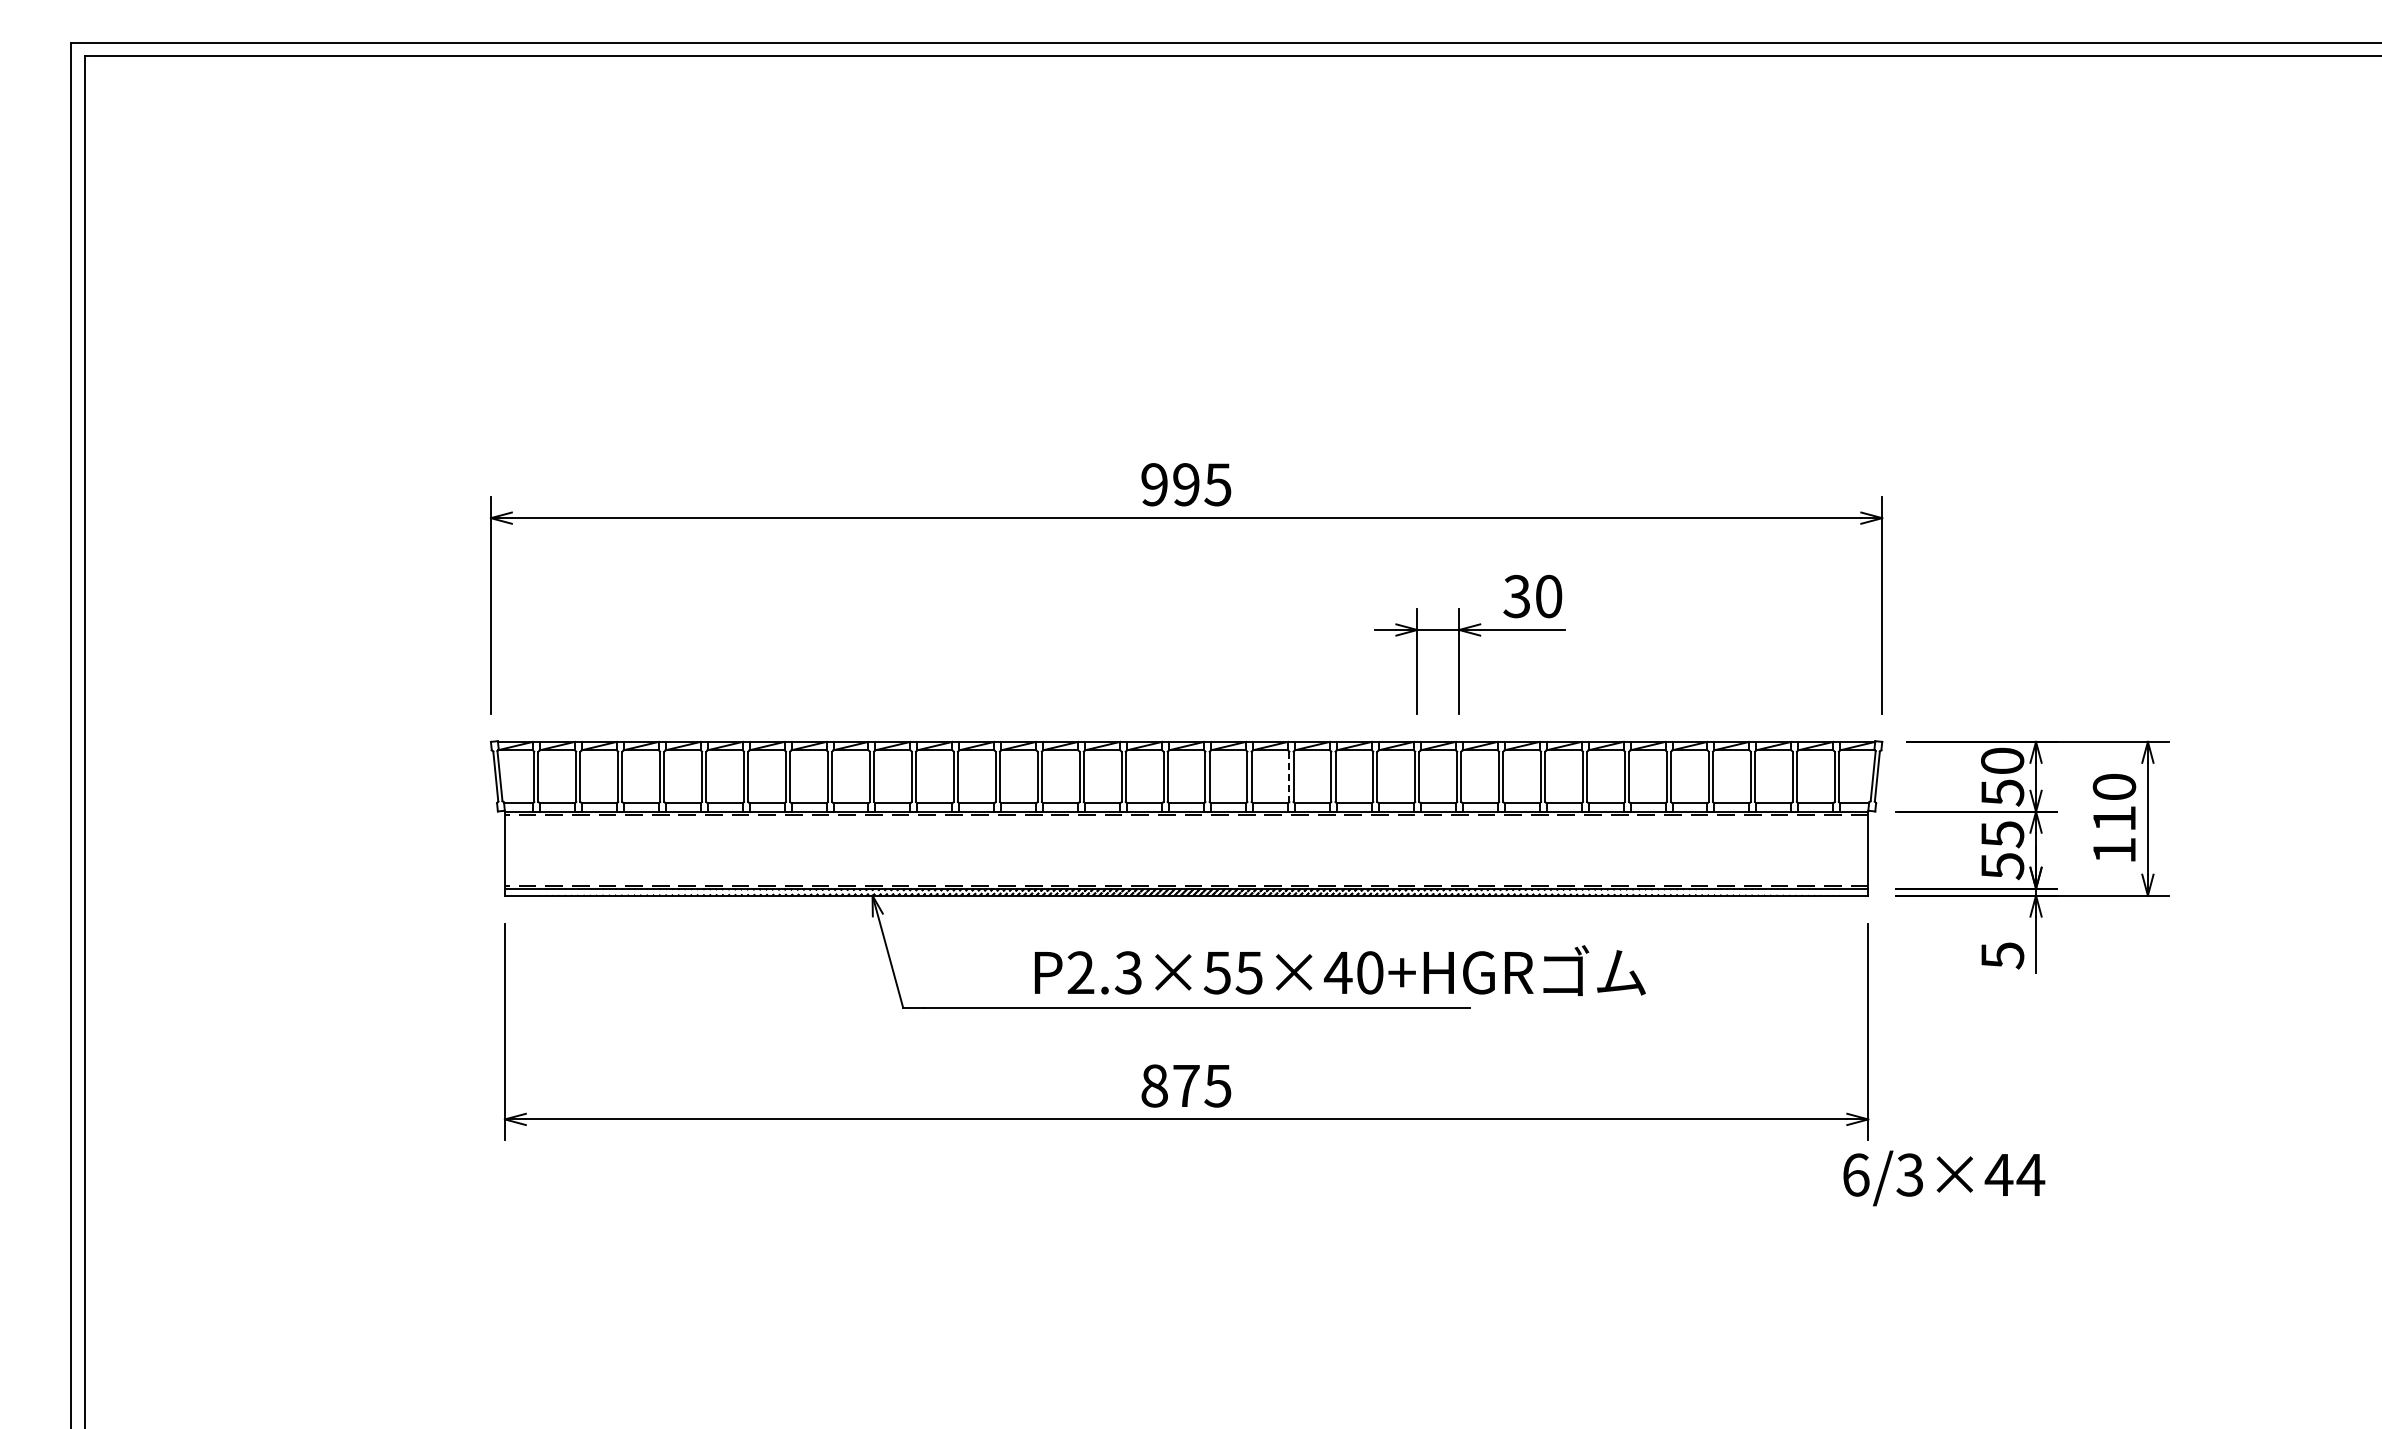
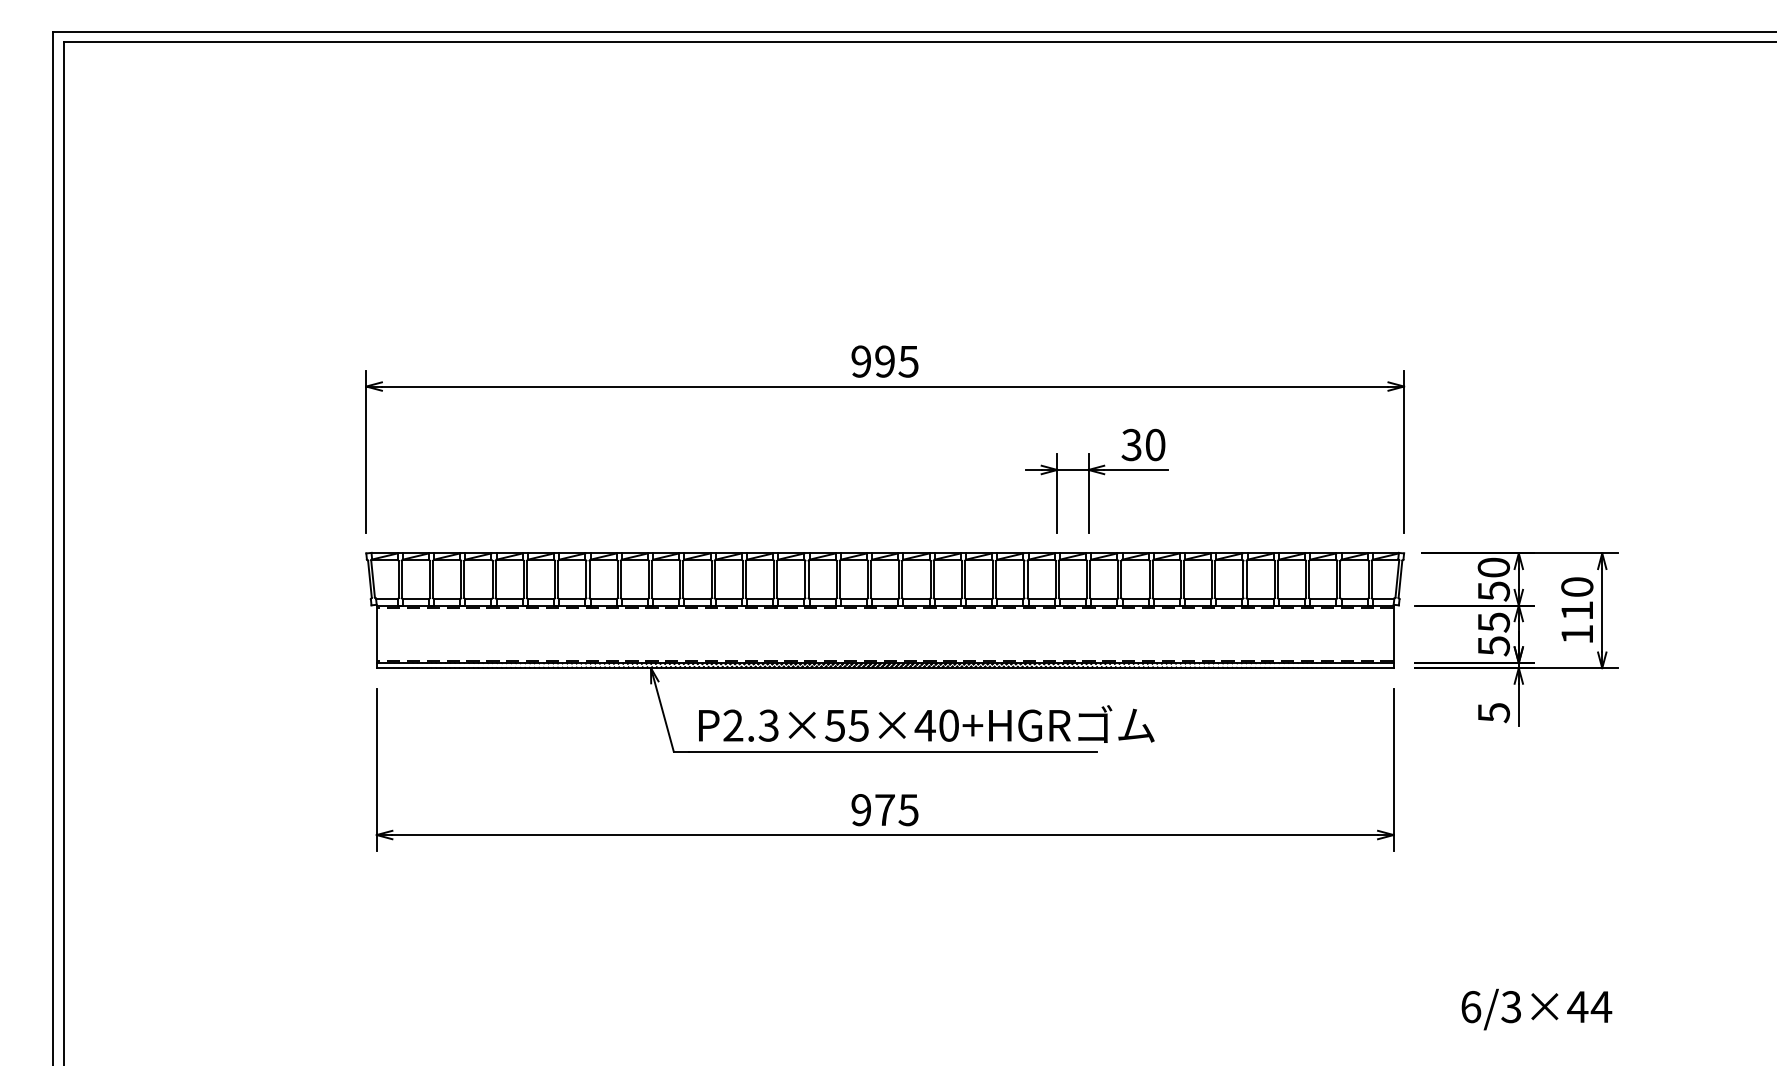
line: (1289, 777) -> (961, 579), dashed -> solid
text: (1340, 970) -> (926, 723), moved
text: (1154, 1085) -> (861, 809), 875 -> 975
text: (1944, 1178) -> (1537, 1009), moved

